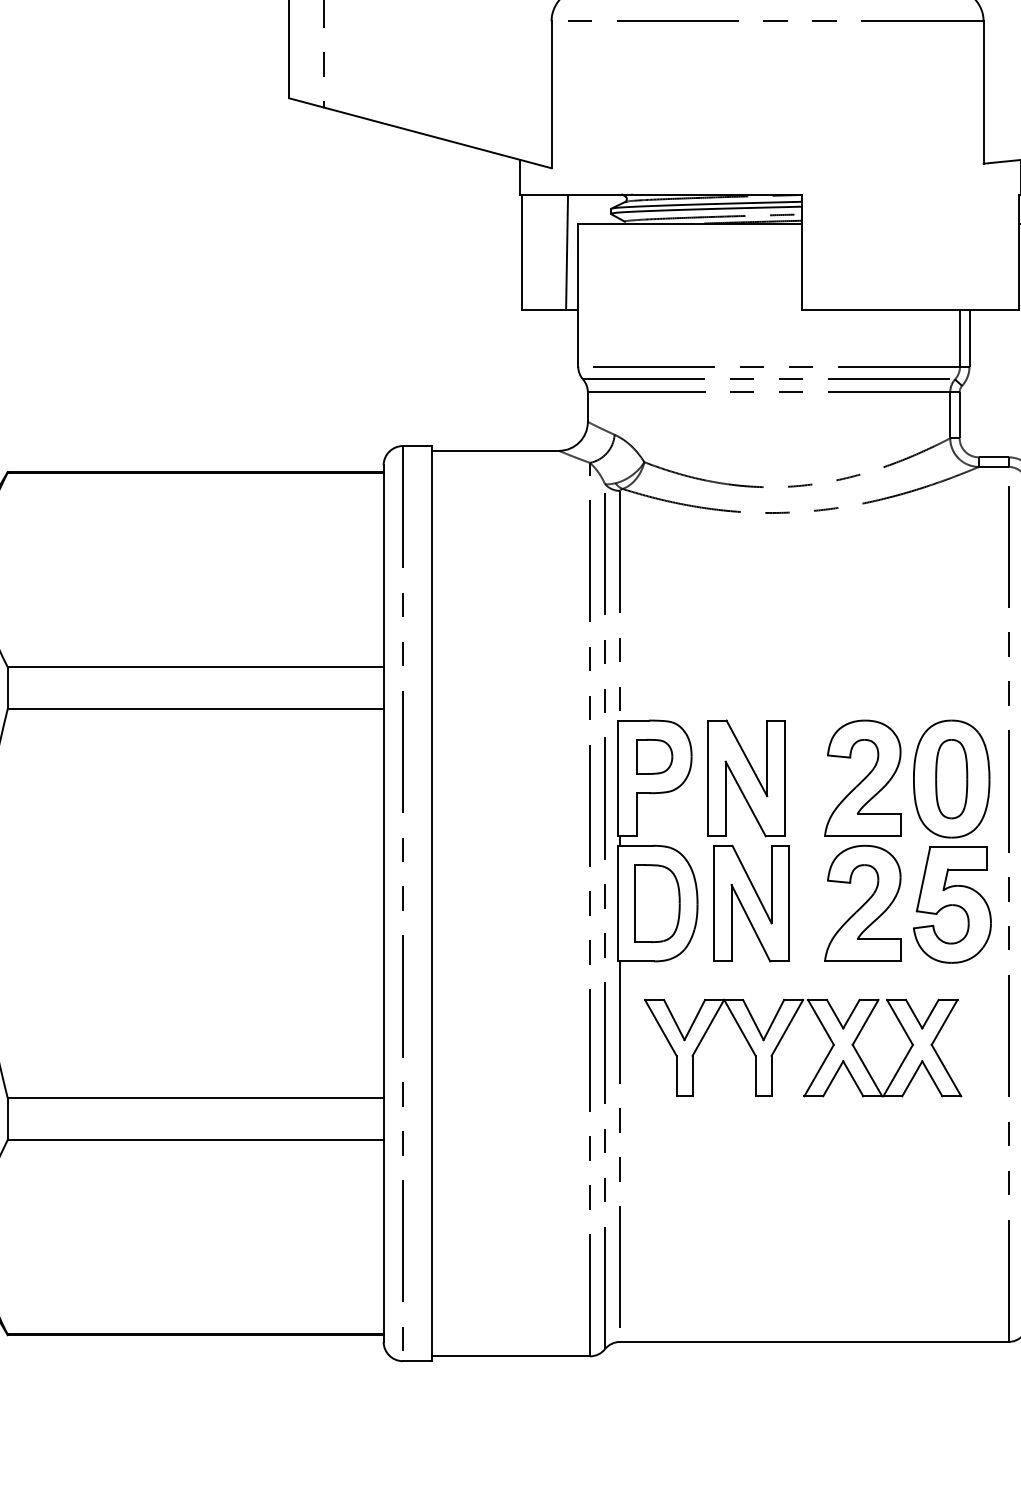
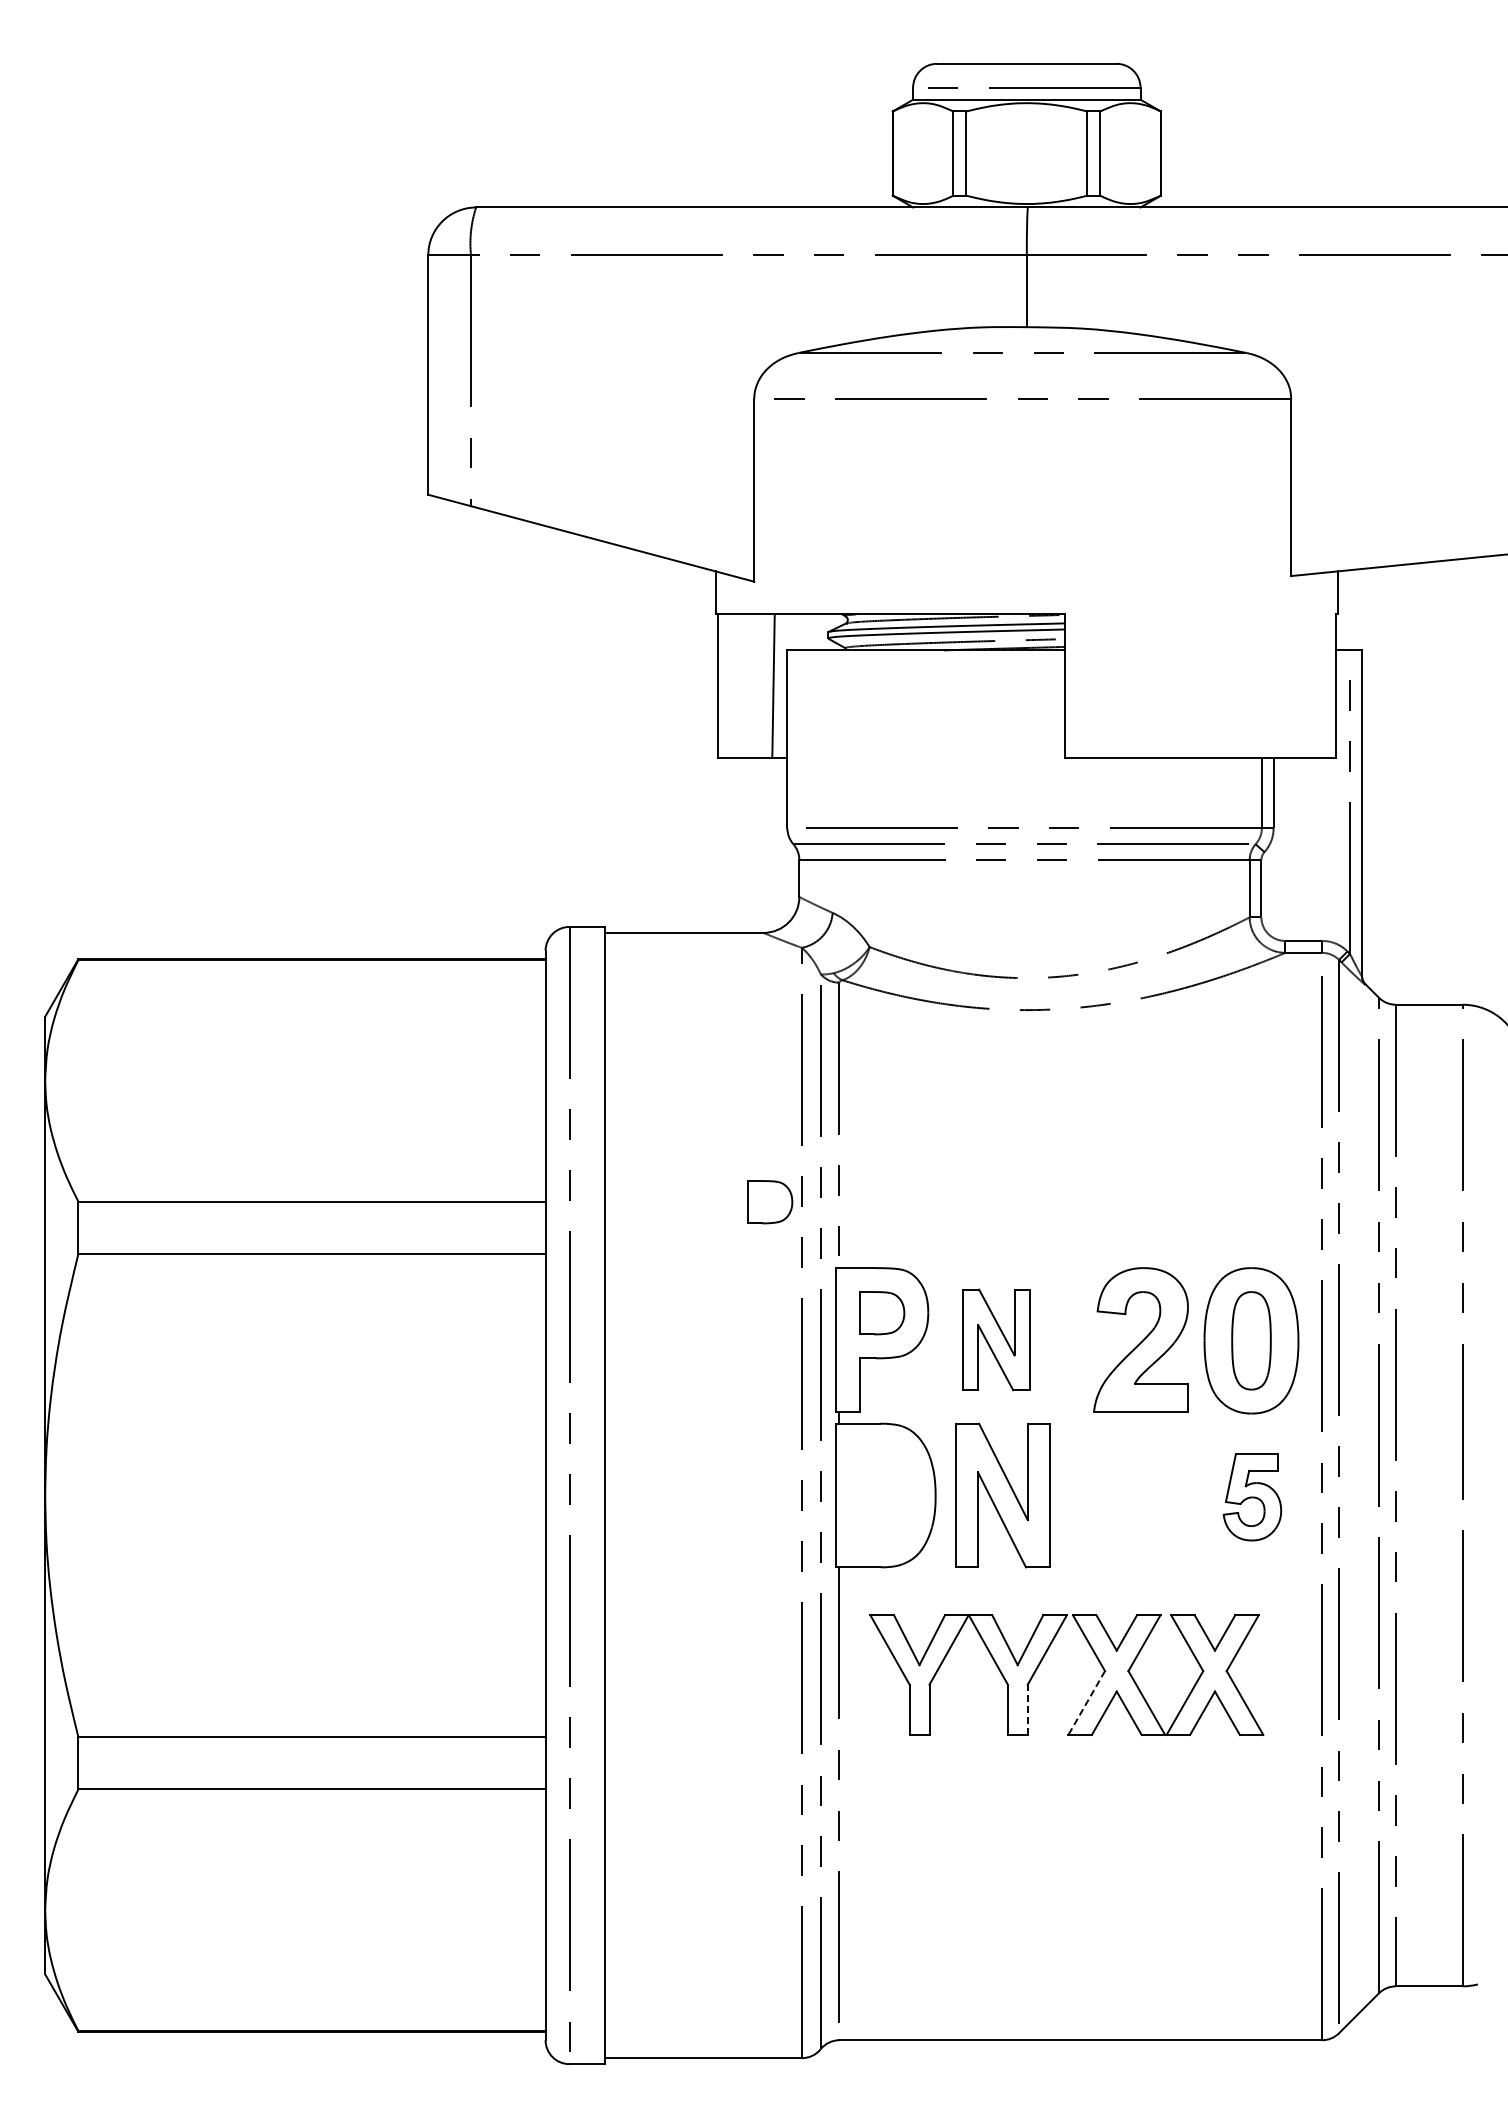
part: (564, 667) -> (770, 1202), added
part: (746, 778) -> (996, 1339), size x0.7
part: (862, 902) -> (1140, 1494), removed
part: (657, 903) -> (885, 1495), removed
part: (952, 905) -> (1252, 1497), size x0.6
line: (818, 1070) -> (1086, 1703), solid -> dashed
line: (771, 1075) -> (1027, 1709), solid -> dashed

